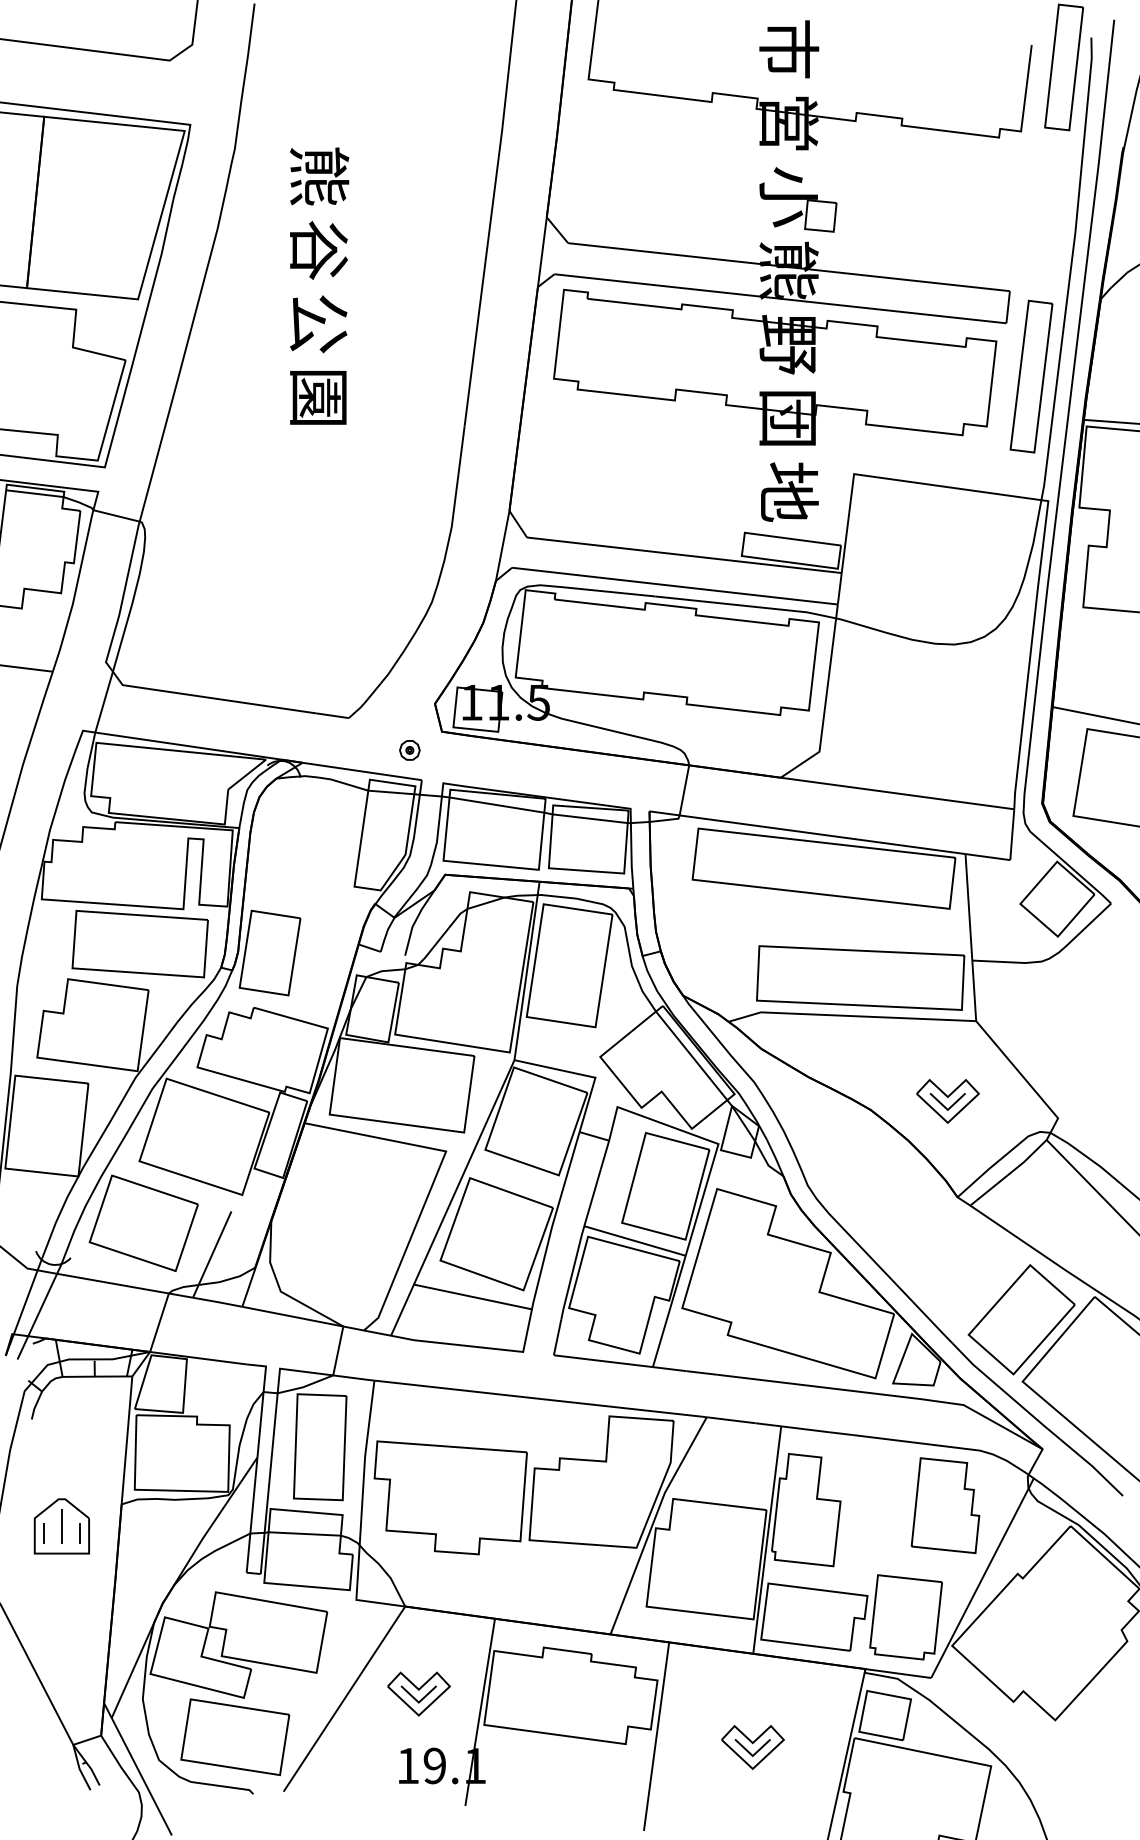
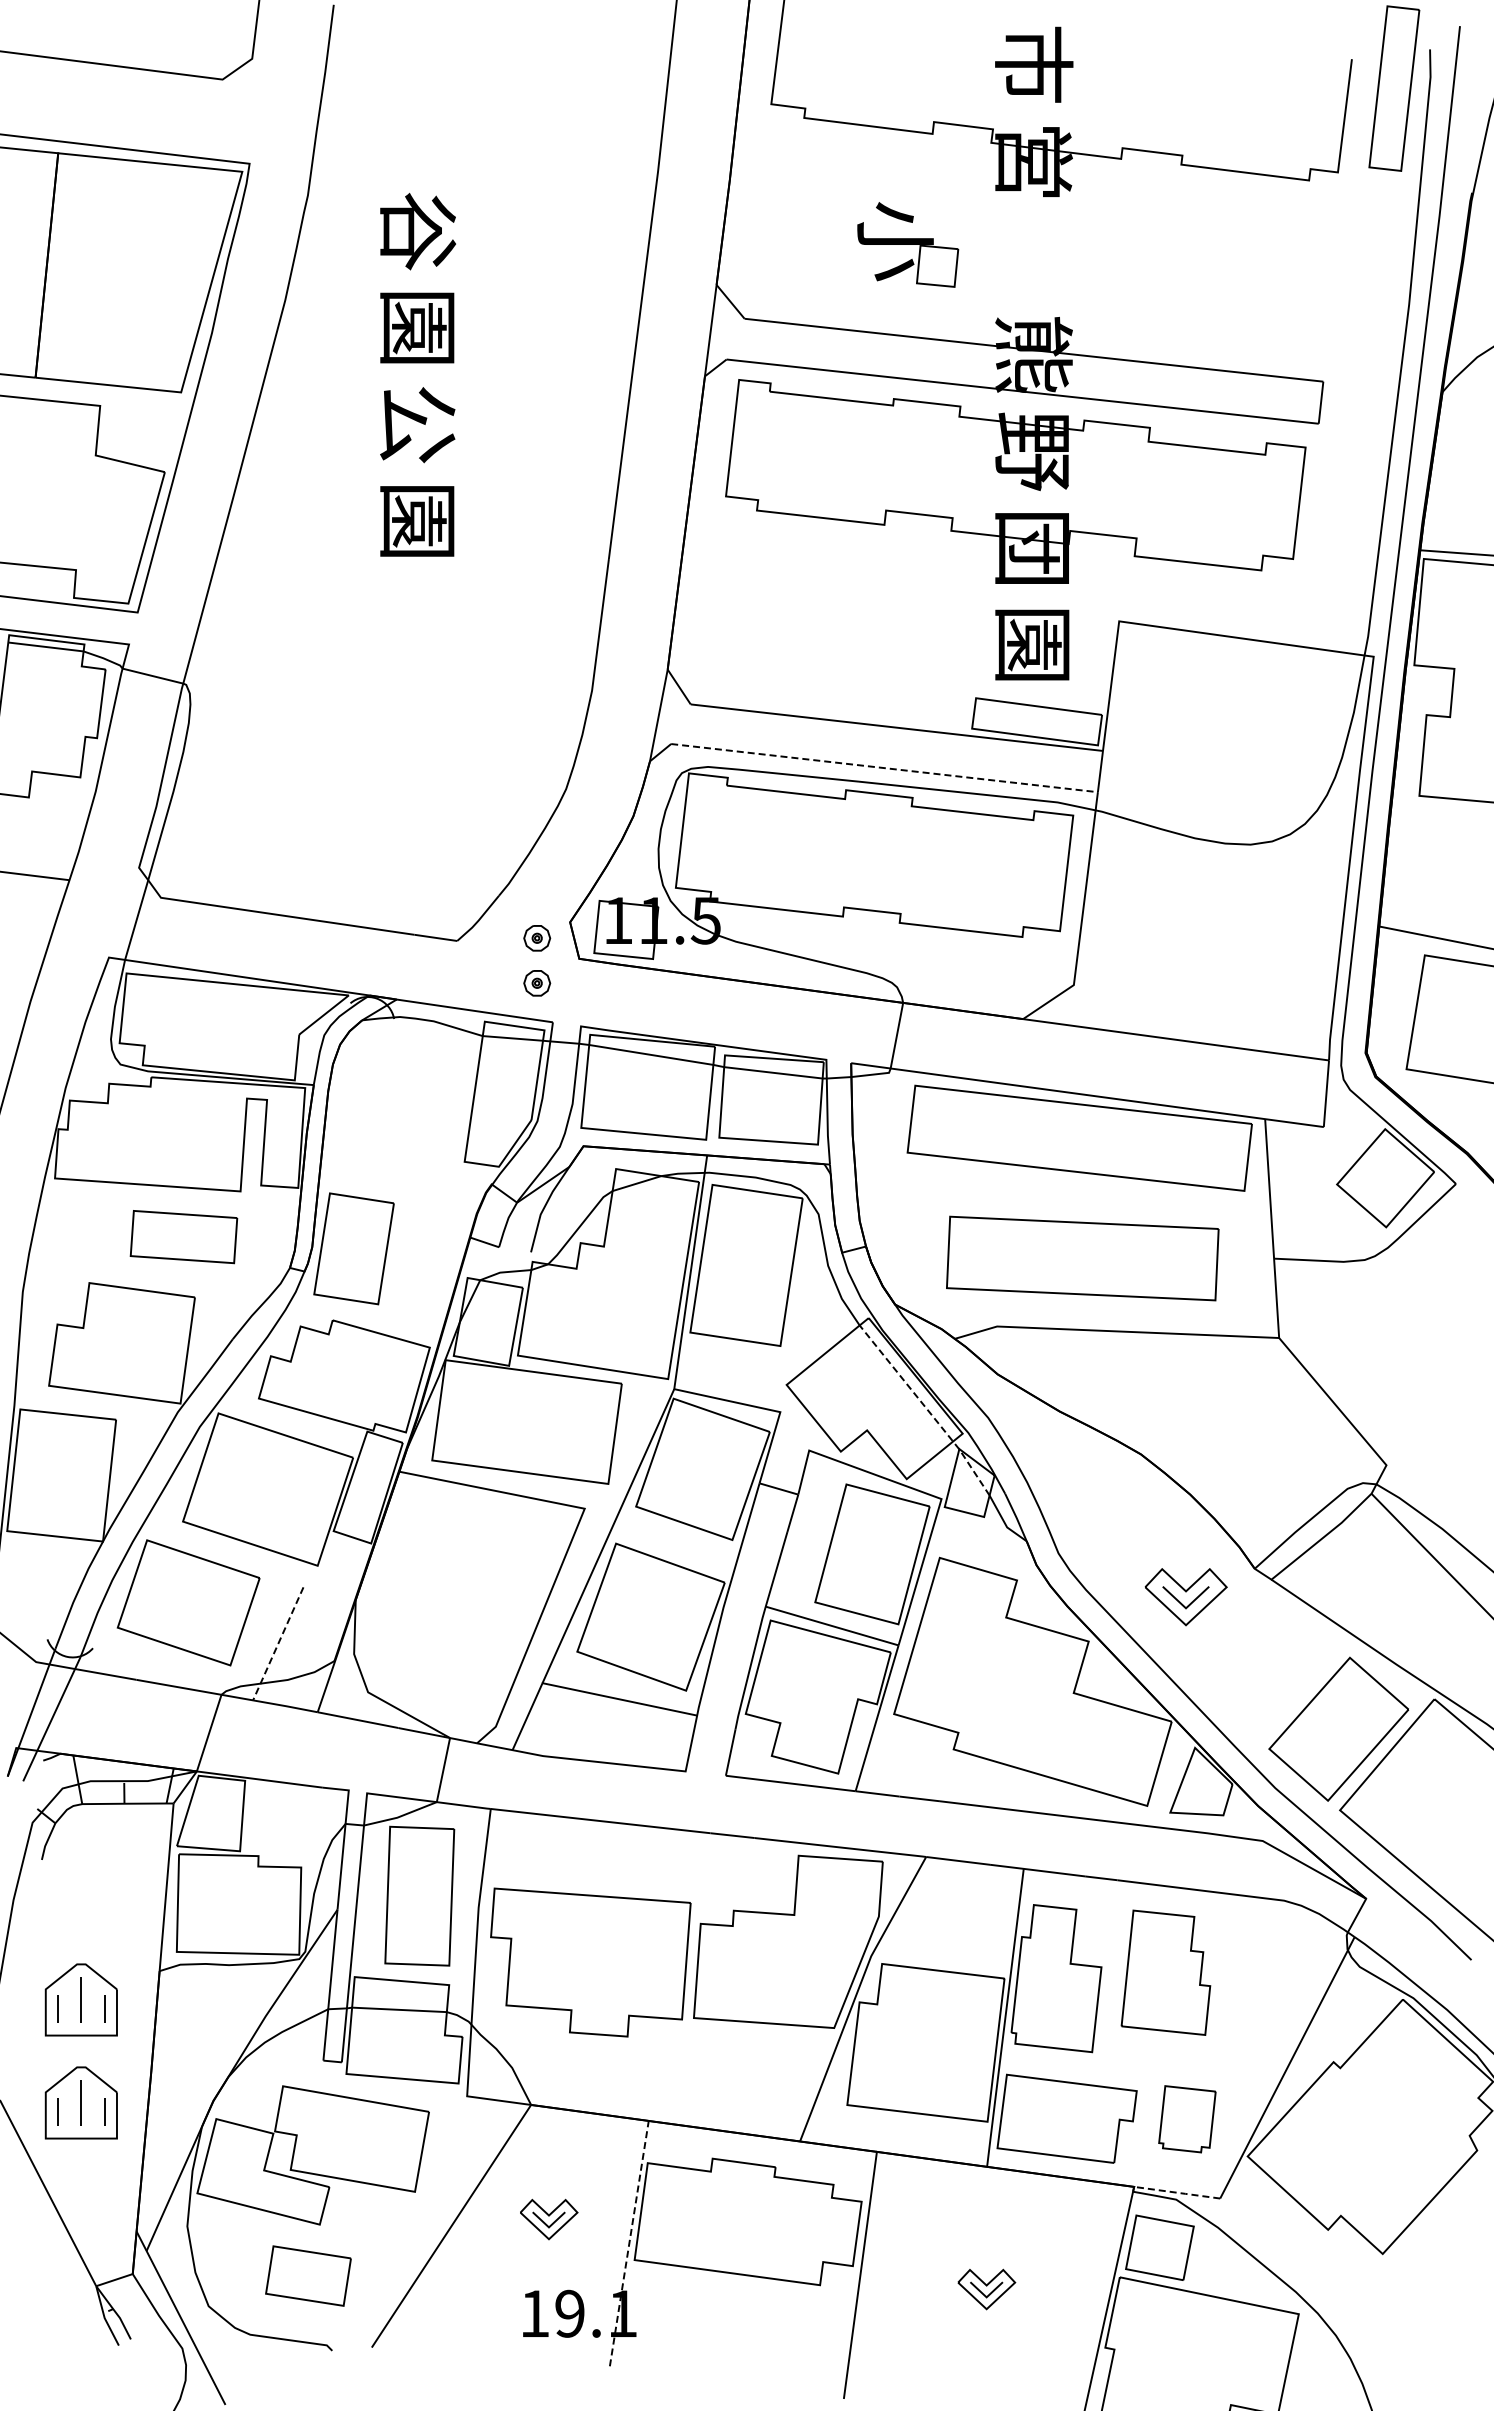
text: (319, 176) -> (418, 231), 熊 -> 谷
part: (798, 199) -> (908, 244), moved
text: (319, 250) -> (418, 328), 谷 -> 園
part: (1031, 376) -> (1351, 493), removed
text: (788, 491) -> (1033, 644), 地 -> 園
line: (676, 586) -> (886, 768), solid -> dashed
part: (410, 716) -> (537, 938), added
part: (139, 943) -> (183, 1236), size x0.6
part: (860, 978) -> (1082, 1258), moved
line: (708, 1076) -> (928, 1410), solid -> dashed
part: (947, 1101) -> (1185, 1597), moved
line: (211, 1255) -> (277, 1644), solid -> dashed
part: (945, 1505) -> (1165, 1972), moved
part: (61, 1604) -> (80, 2102), added
part: (906, 1617) -> (1187, 2119), size x0.6
line: (898, 1673) -> (1177, 2192), solid -> dashed
part: (418, 1693) -> (548, 2219), size x0.7
line: (480, 1712) -> (629, 2243), solid -> dashed
part: (235, 1736) -> (308, 2275), size x0.6
part: (752, 1747) -> (986, 2289), size x0.7

